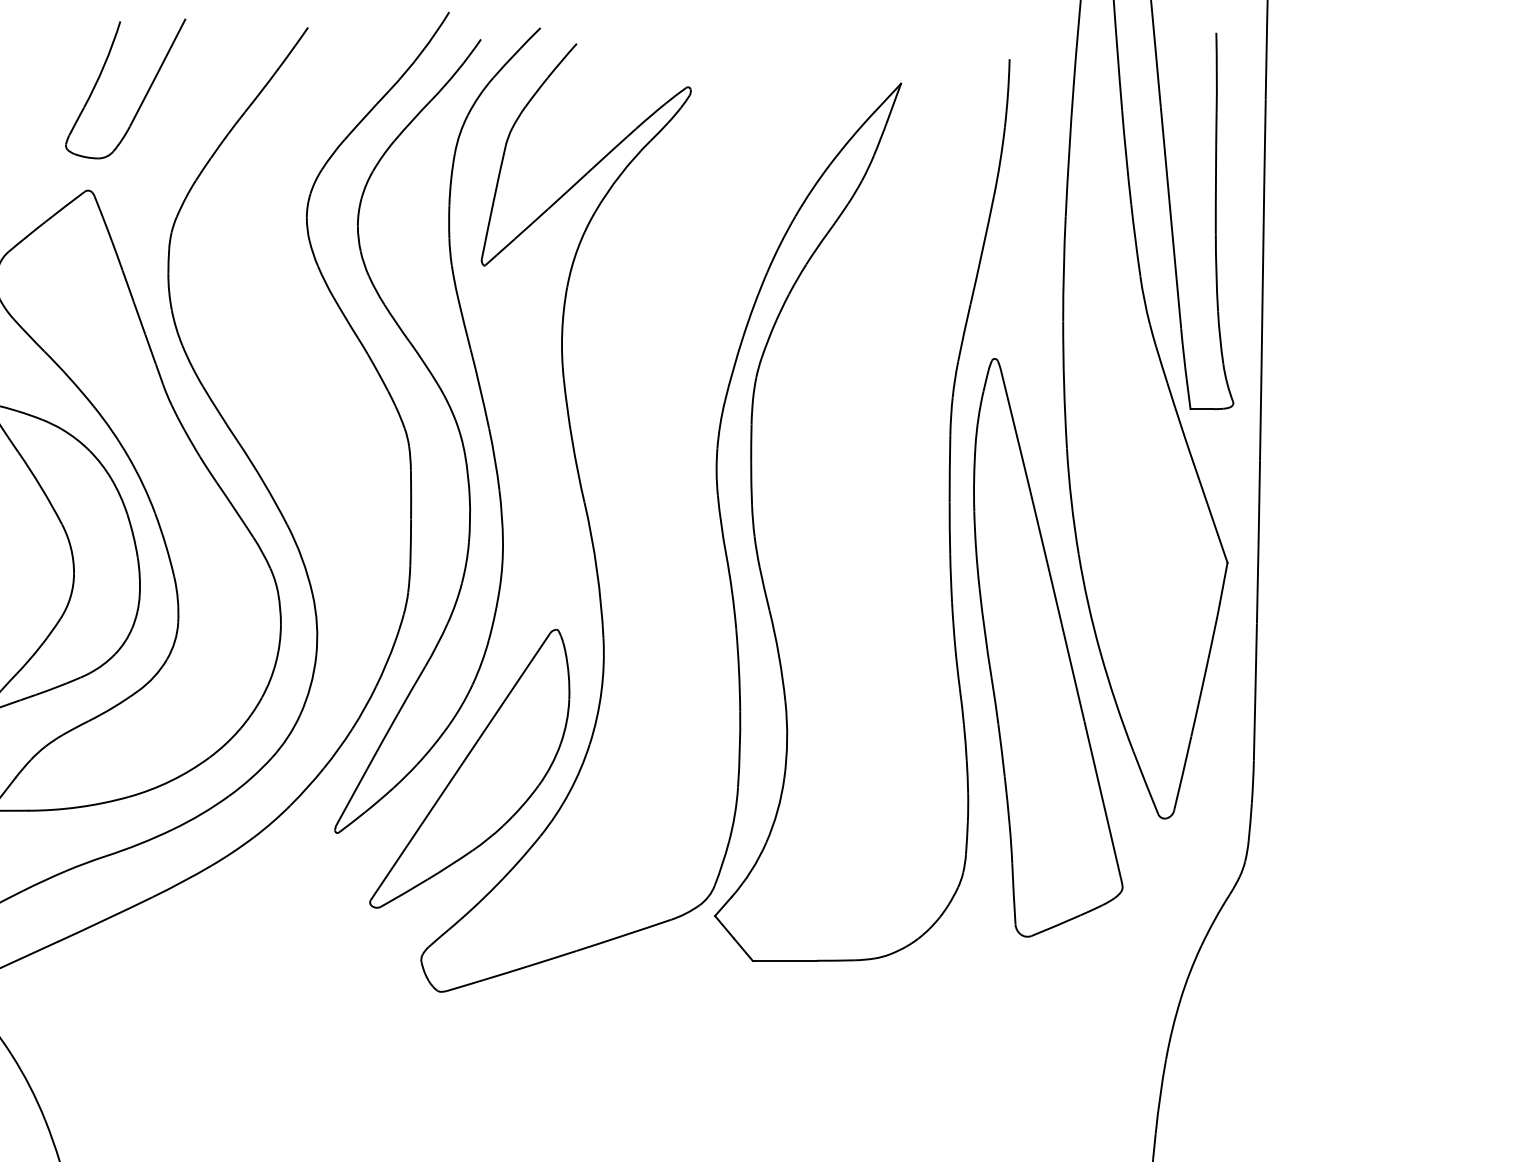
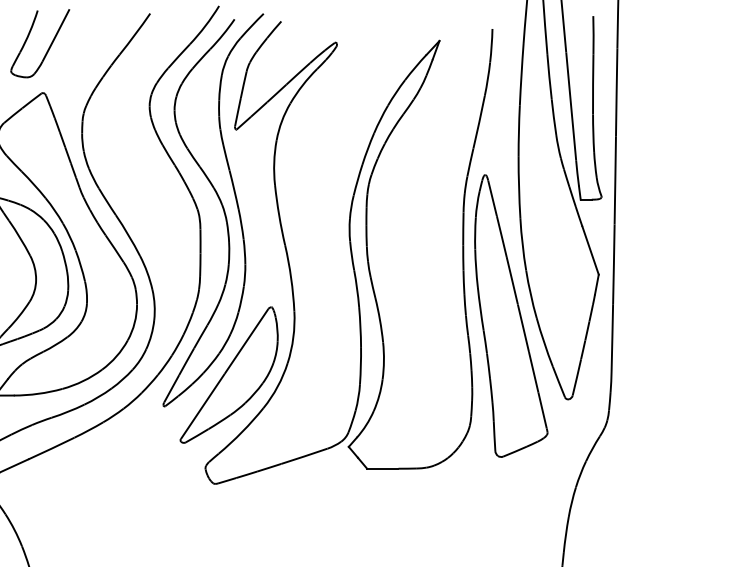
part: (142, 97) -> (48, 47), moved

